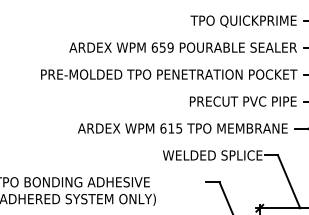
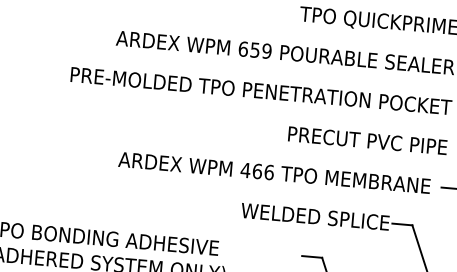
text: (171, 128) -> (257, 171), 615 -> 466

